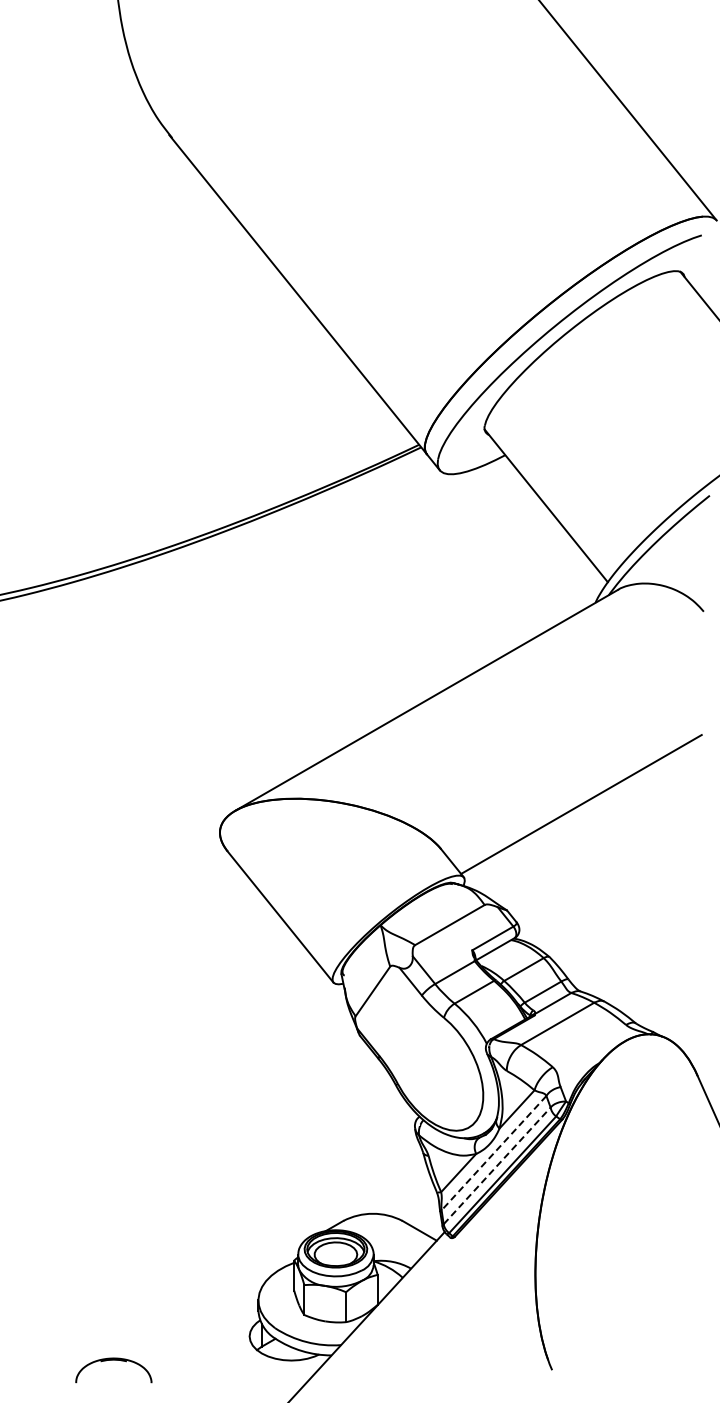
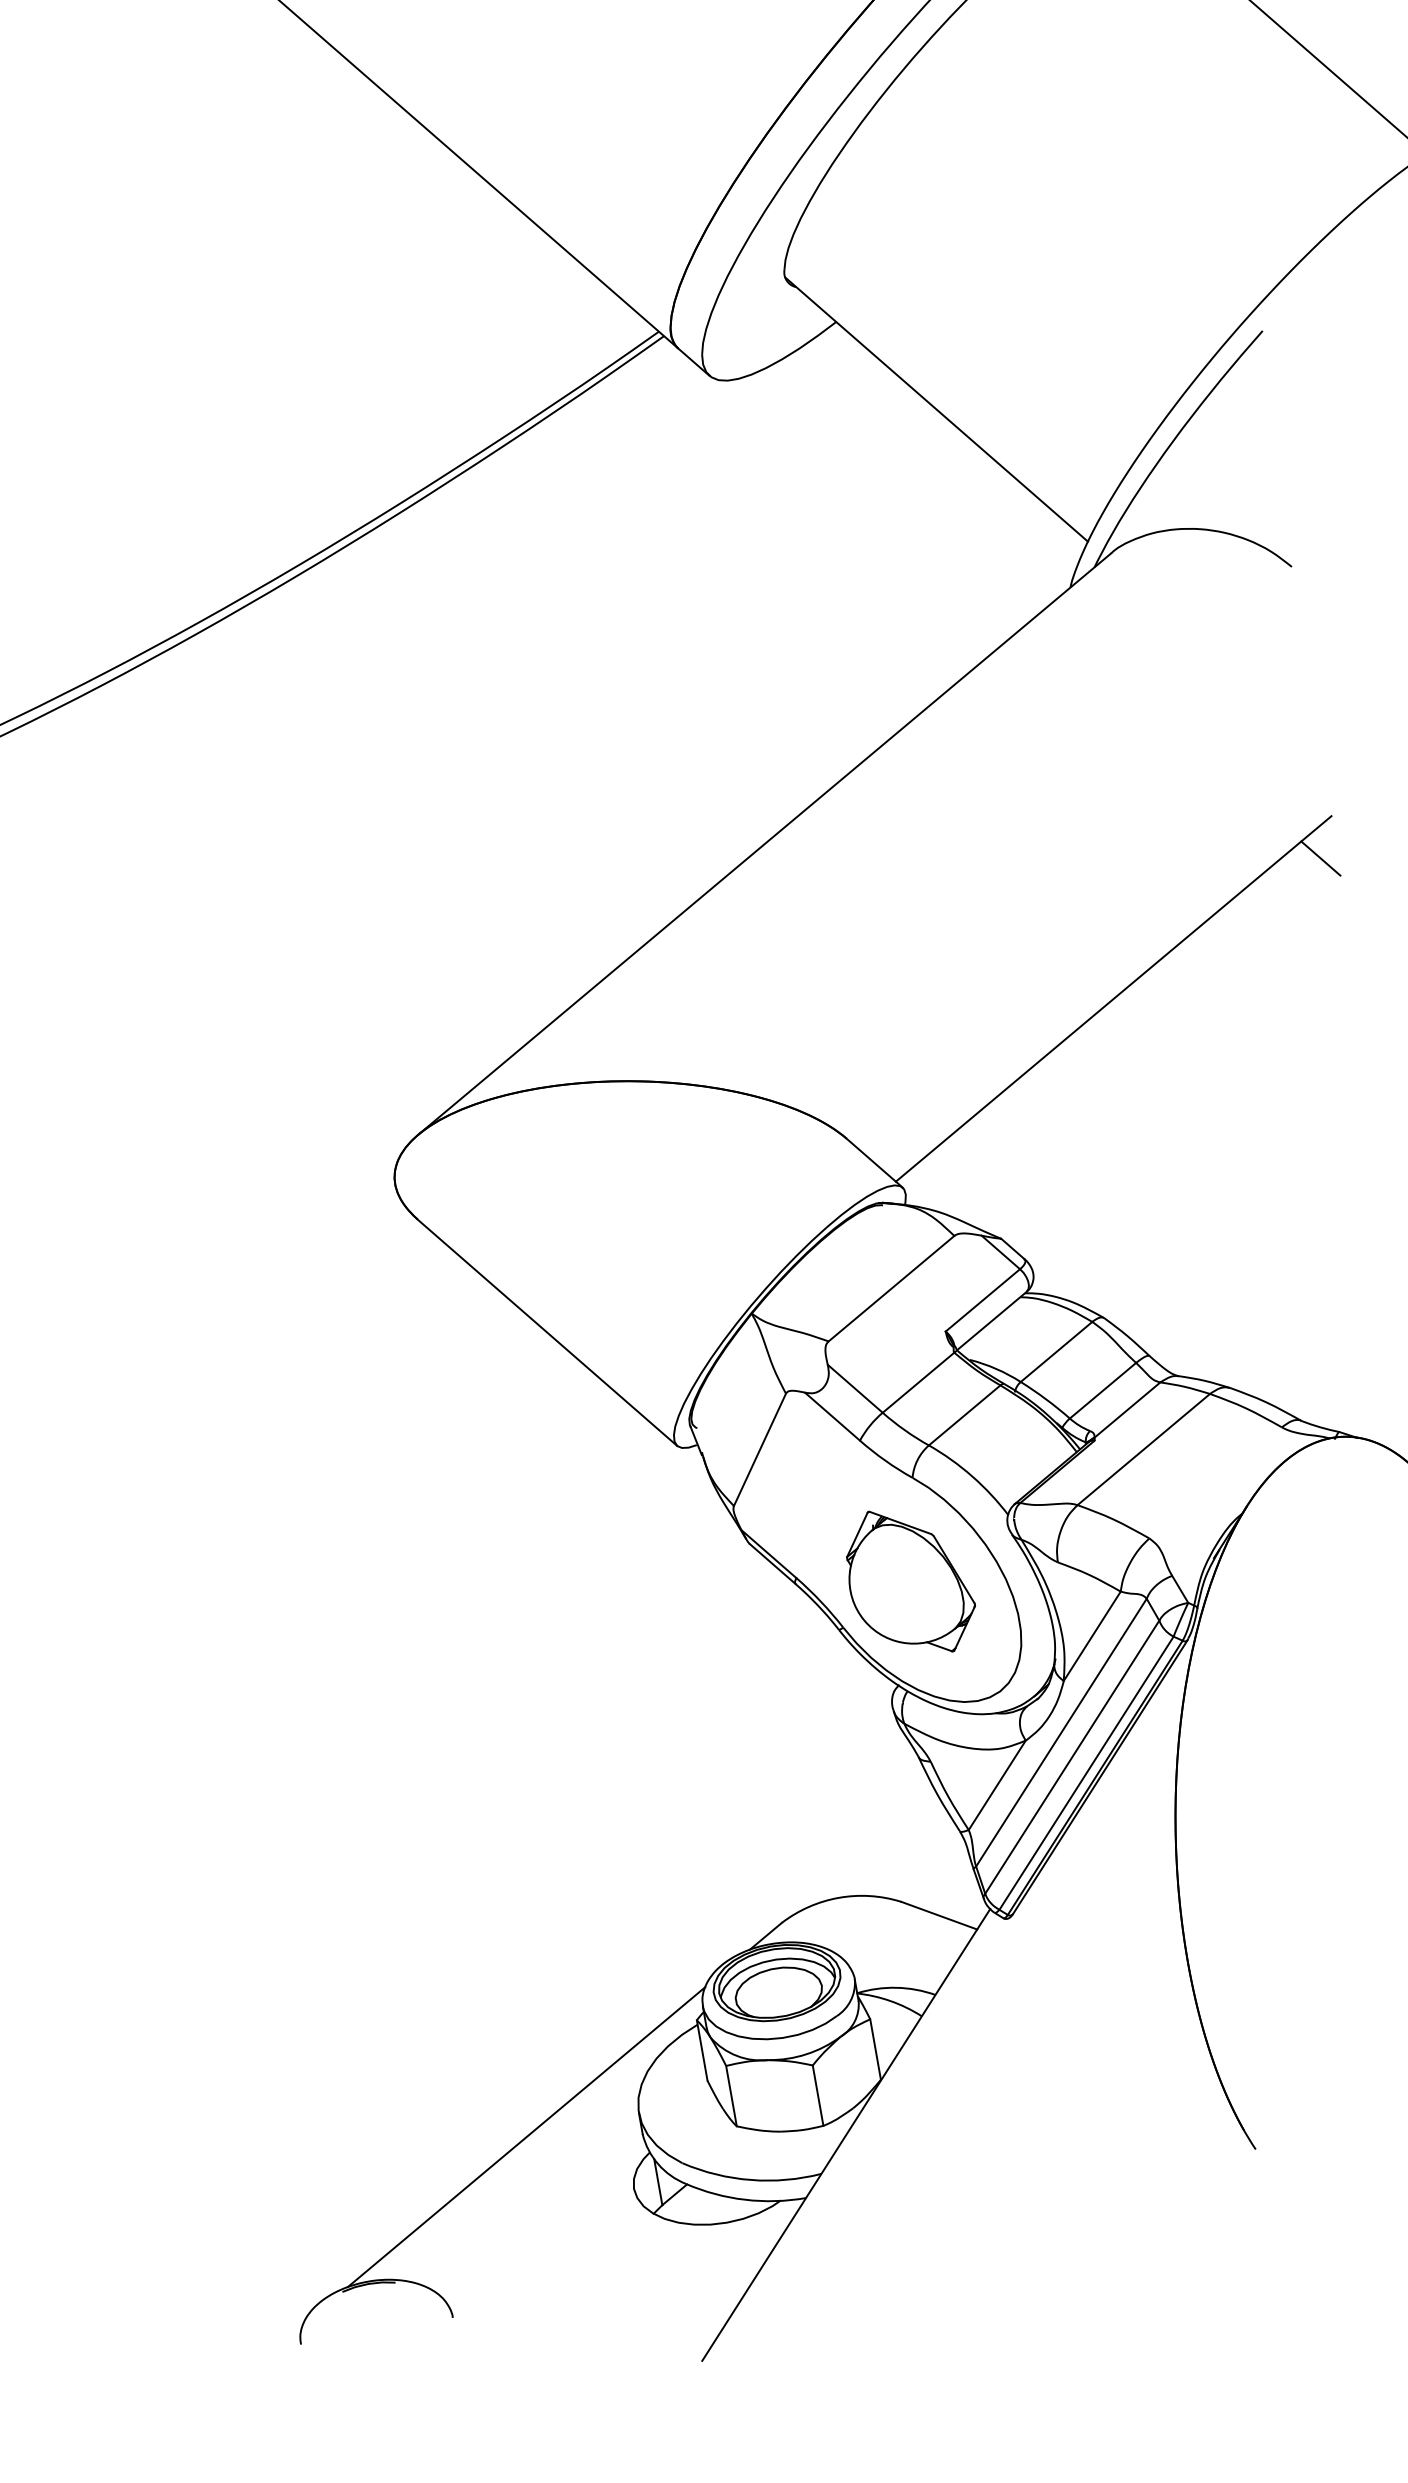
line: (693, 754) -> (1321, 858), added
part: (433, 1067) -> (909, 1581), added
line: (494, 1153) -> (1062, 1733), dashed -> solid
line: (497, 1165) -> (1072, 1756), dashed -> solid
line: (202, 1302) -> (526, 2137), added

